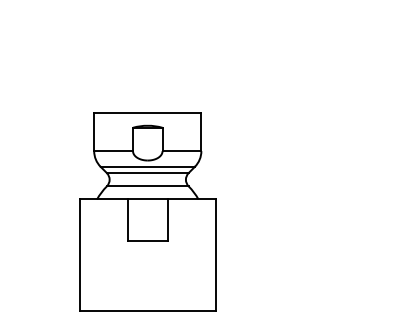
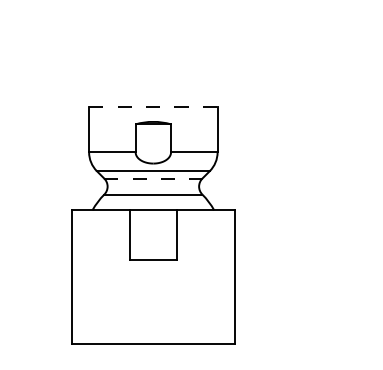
line: (147, 113) -> (153, 107), solid -> dashed
line: (147, 173) -> (153, 179), solid -> dashed

